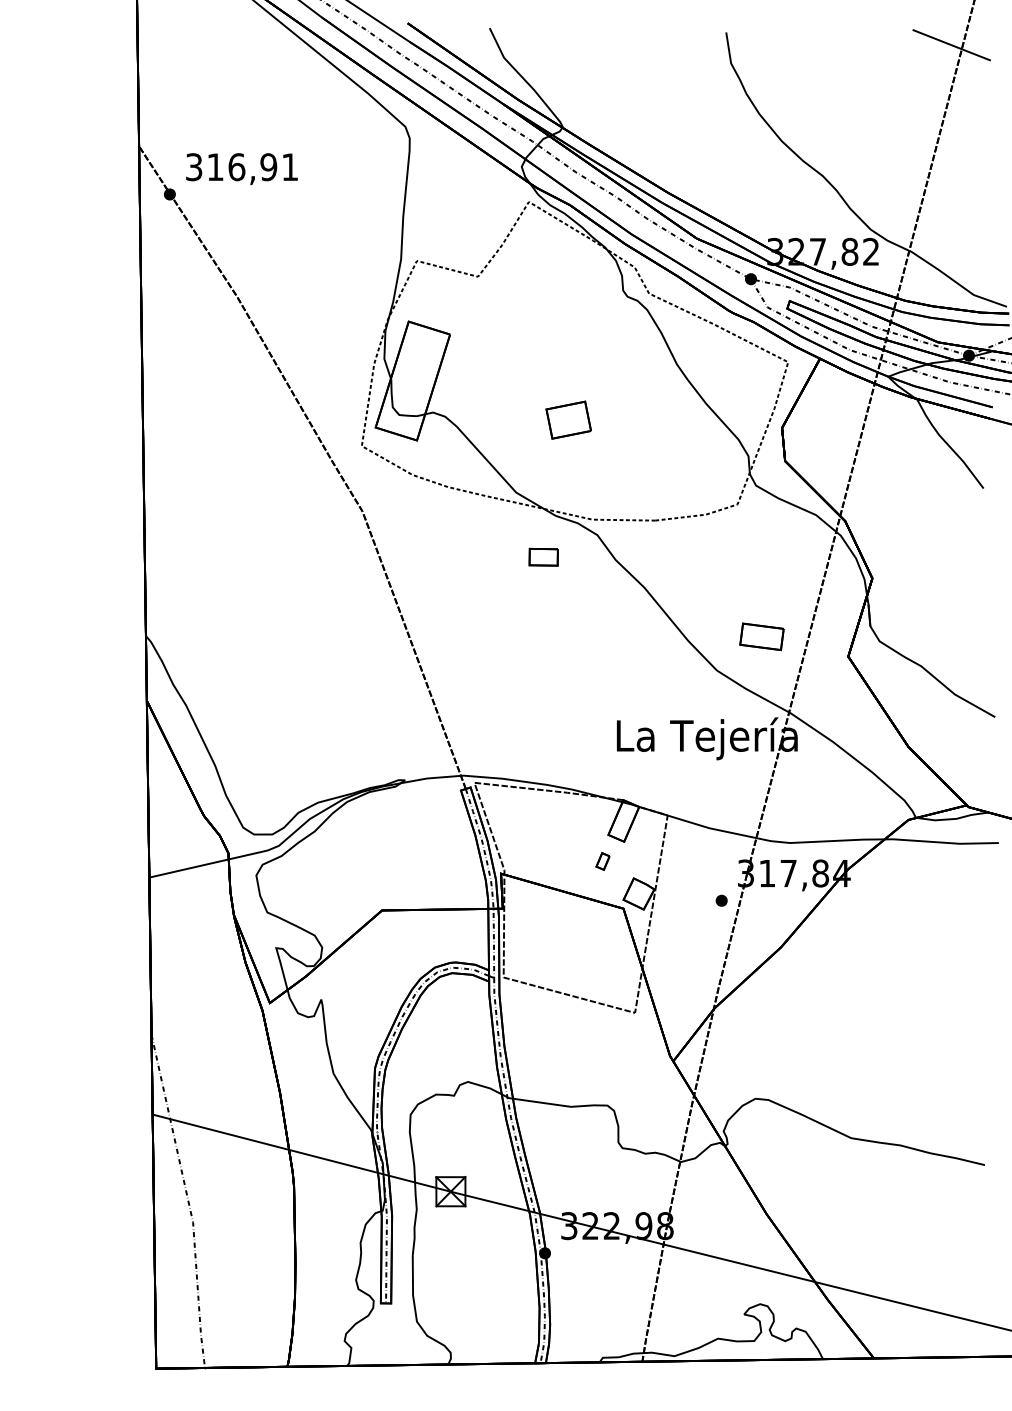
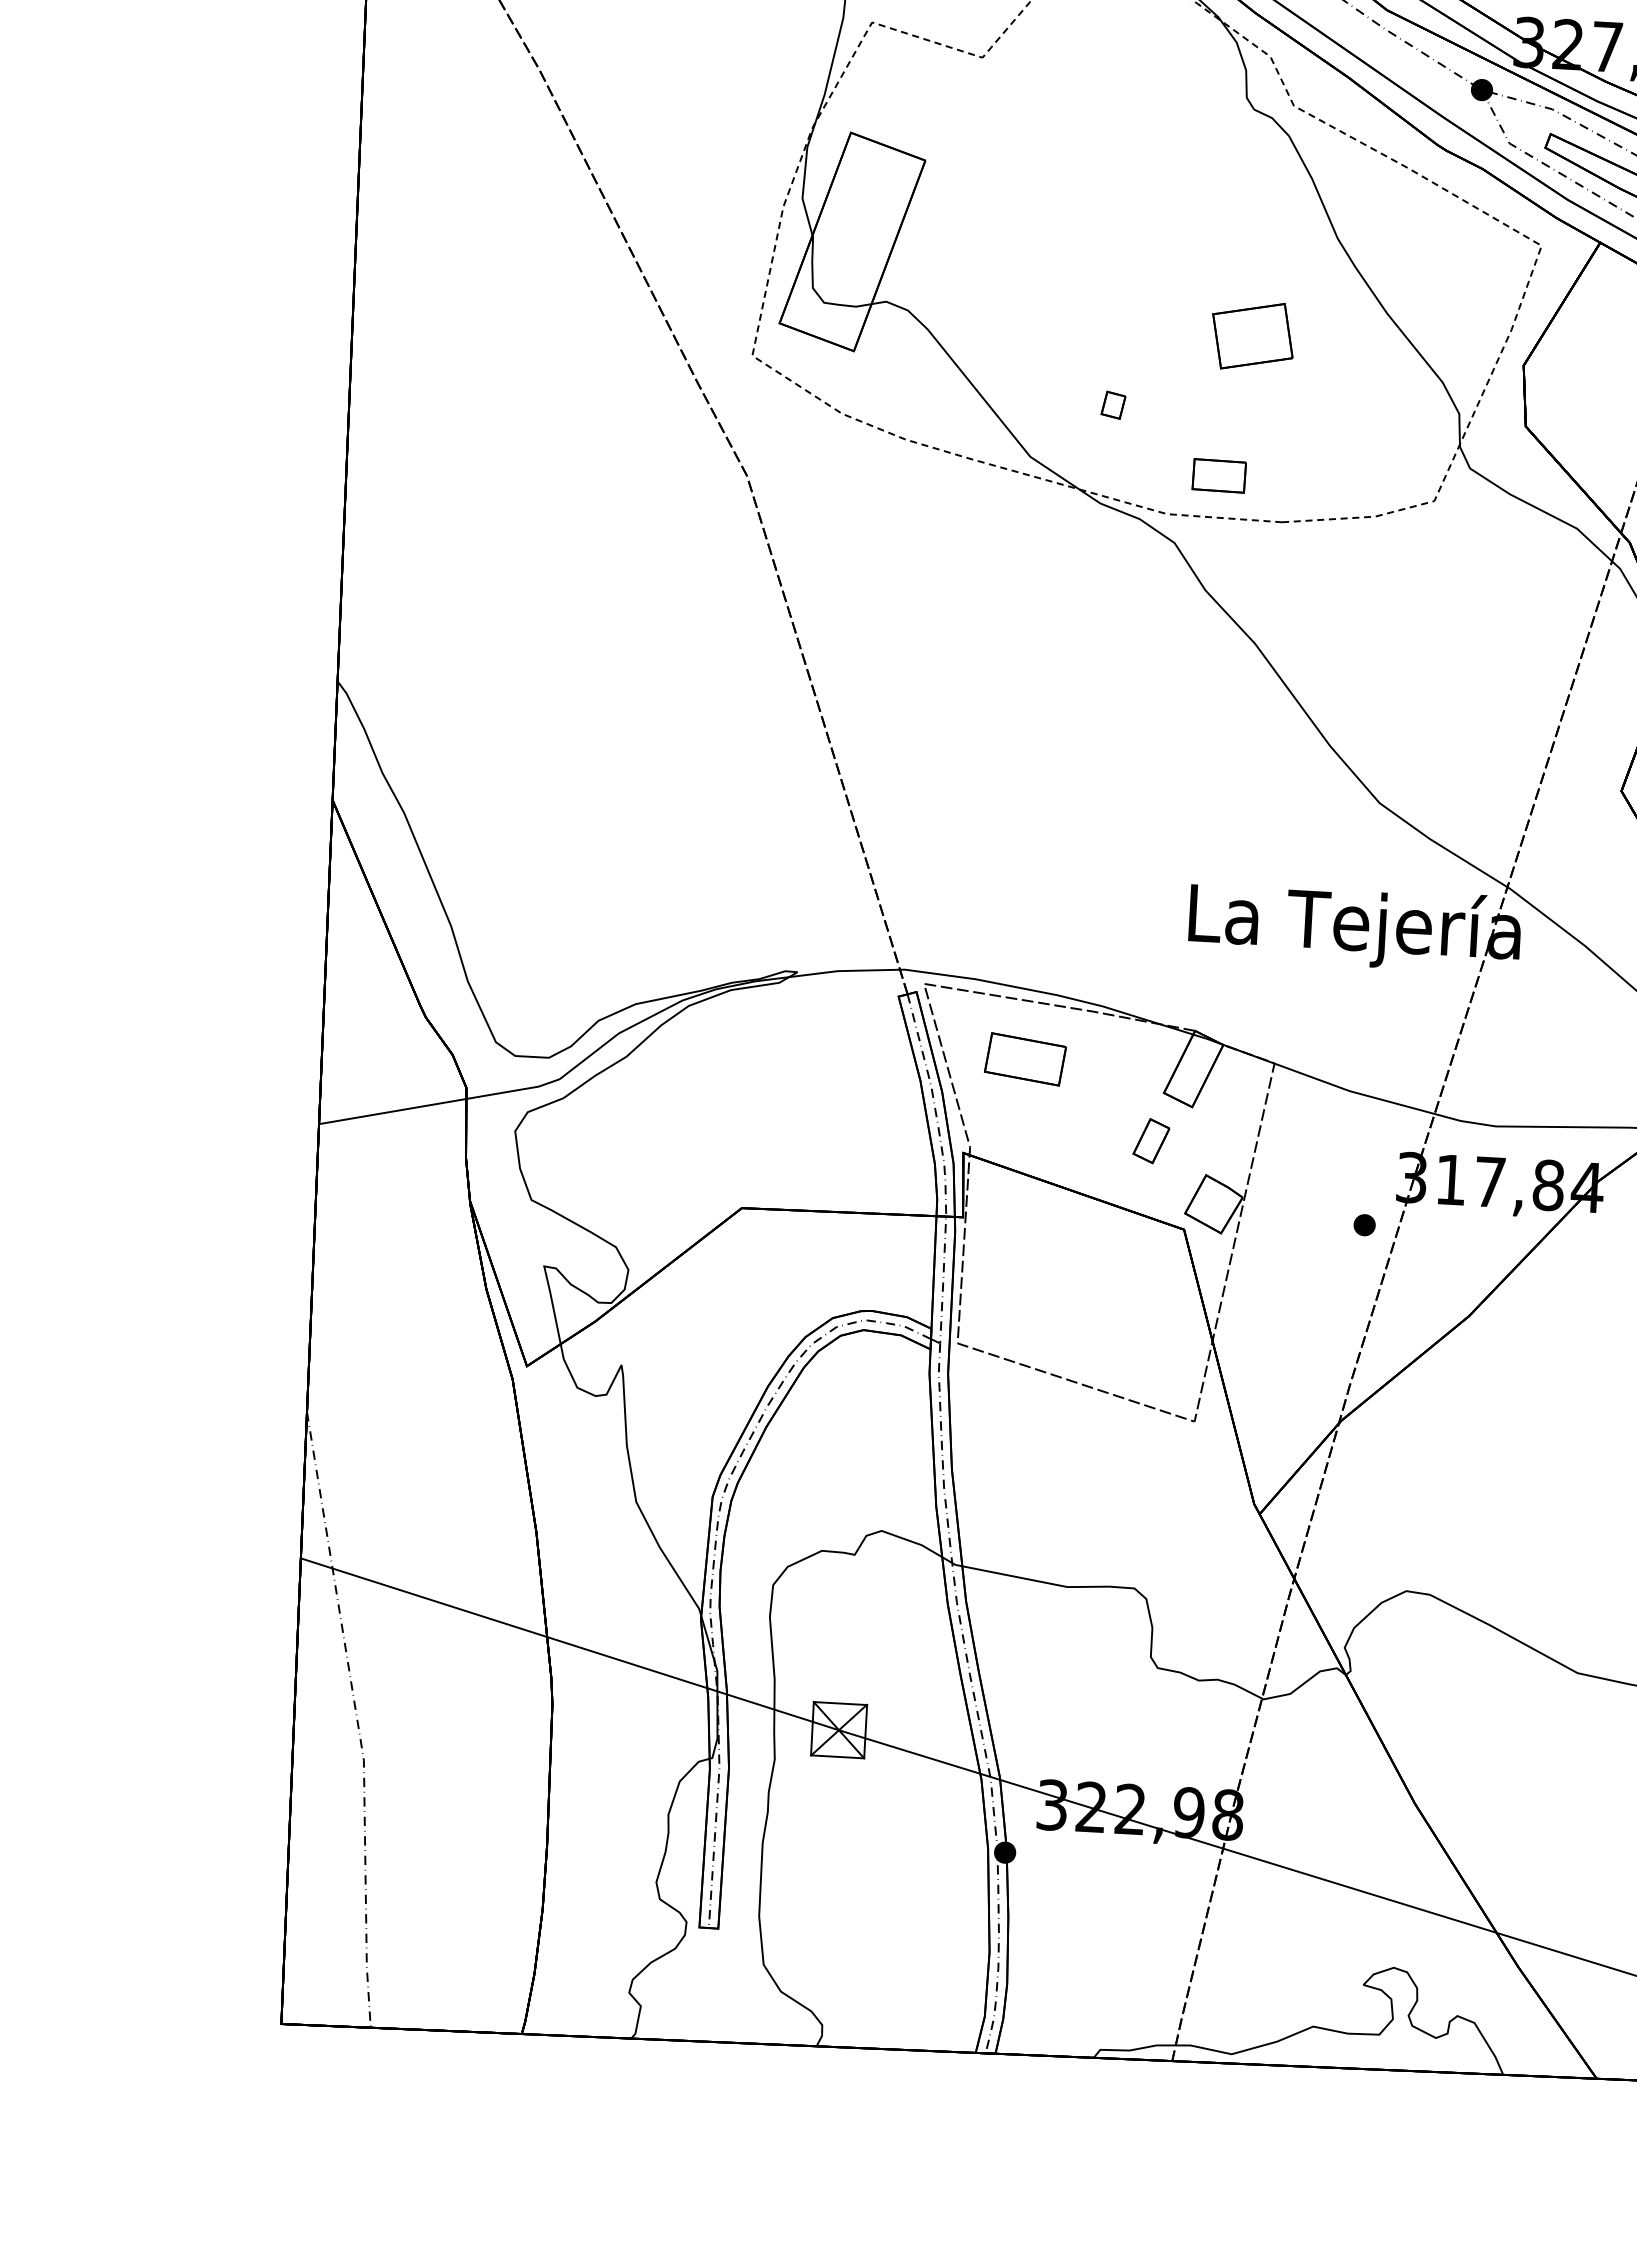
part: (568, 419) -> (1252, 334), moved
part: (559, 461) -> (1112, 404), added
part: (543, 556) -> (1218, 474), moved
part: (761, 636) -> (1024, 1058), moved
part: (602, 861) -> (1150, 1141), size x1.43

